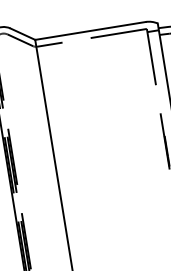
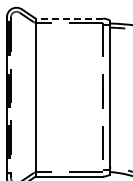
line: (90, 30) -> (69, 18), solid -> dashed

